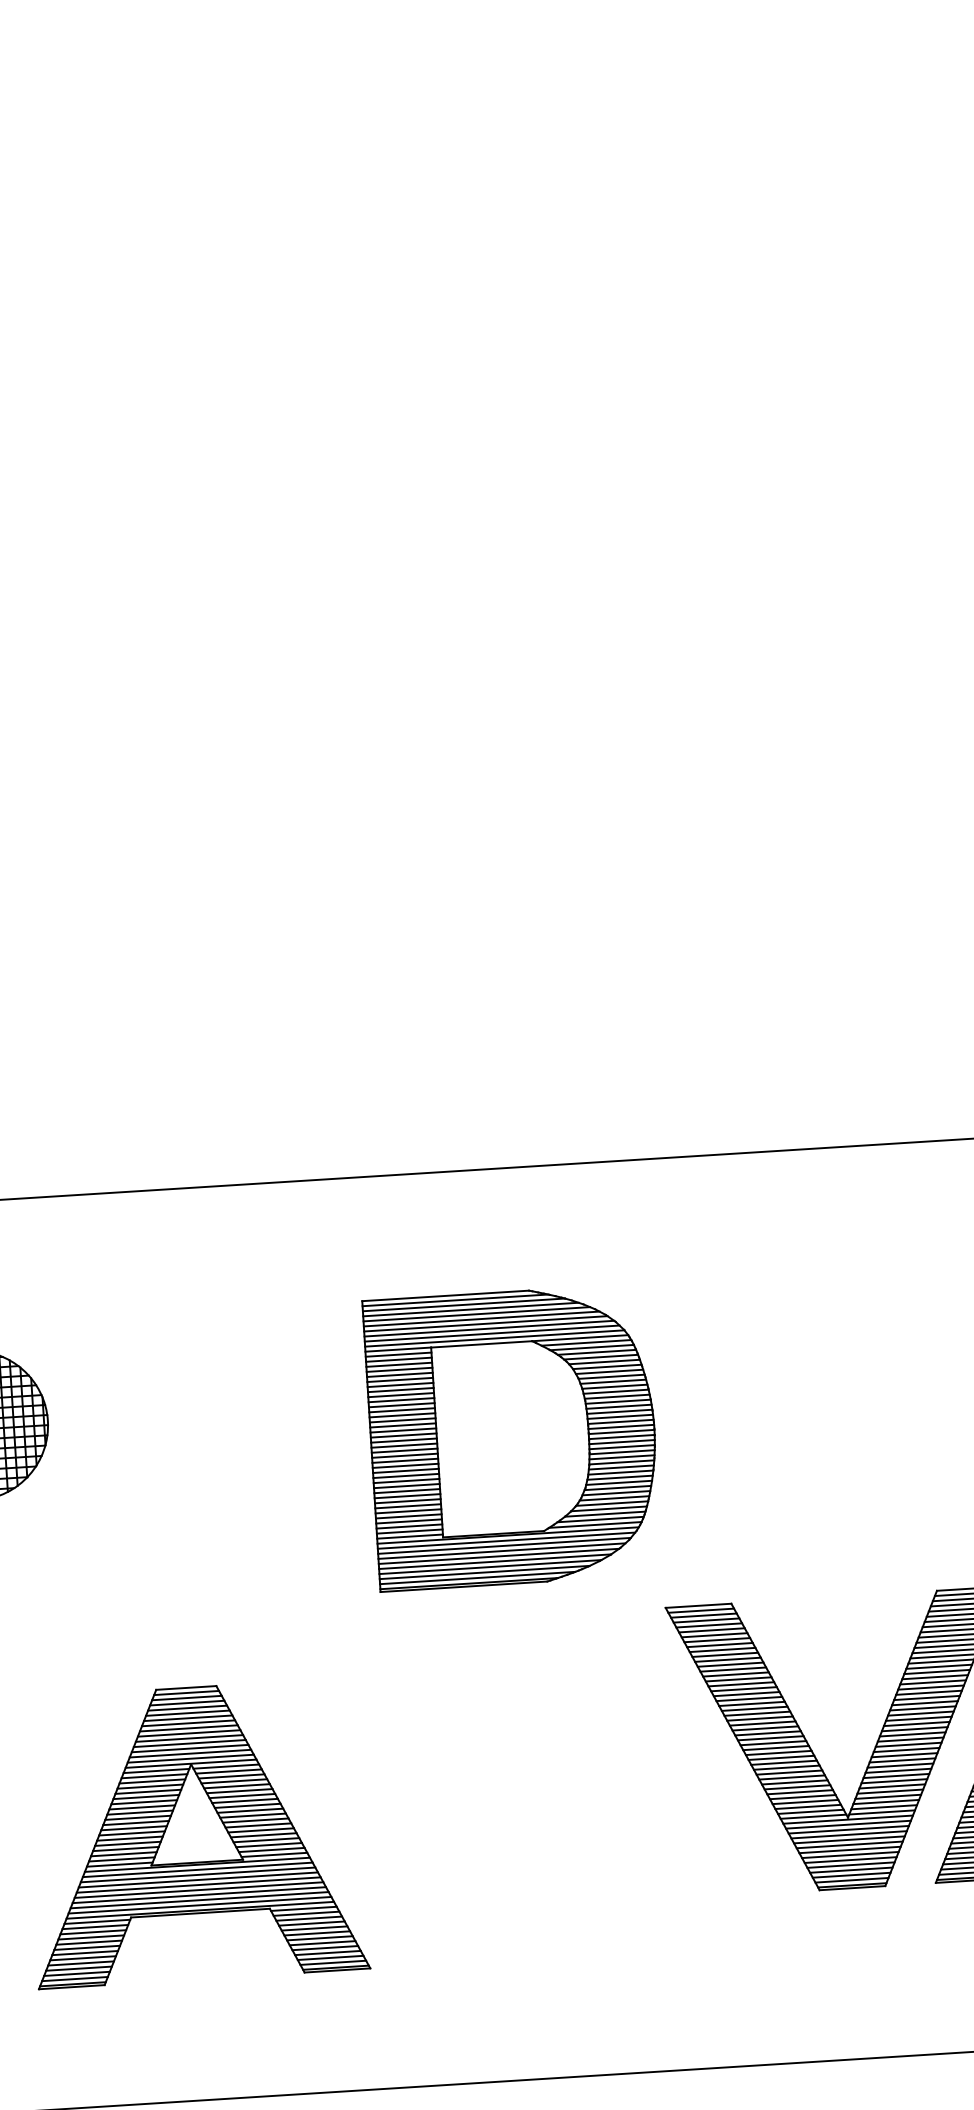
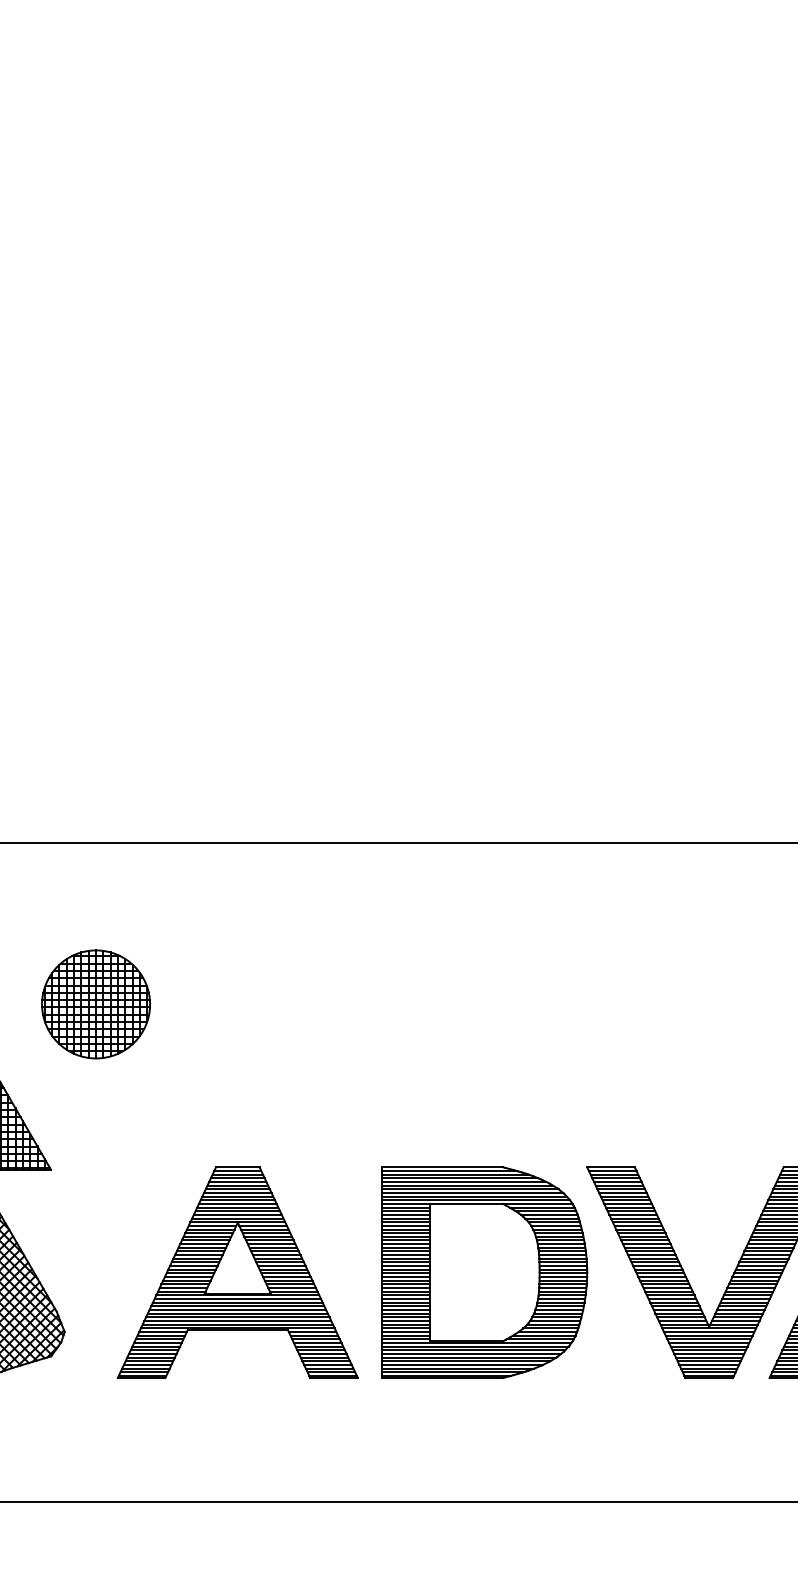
part: (512, 1437) -> (484, 1272), moved
part: (195, 1833) -> (237, 1272), moved

